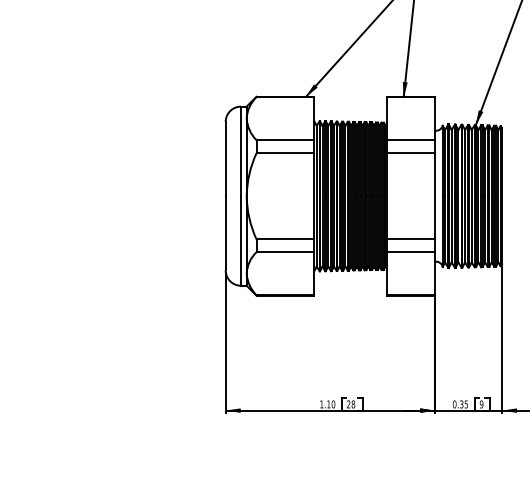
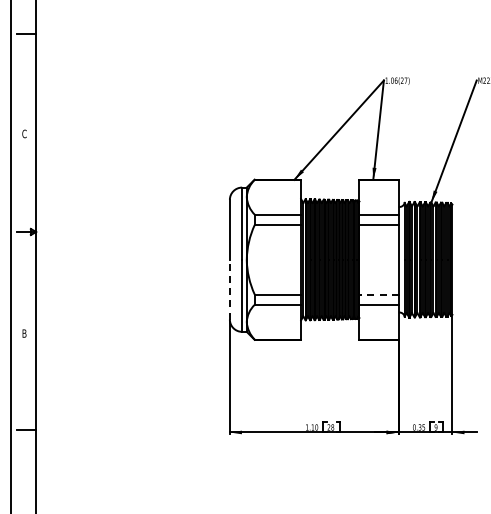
line: (225, 233) -> (229, 289), solid -> dashed
line: (411, 239) -> (379, 294), solid -> dashed

